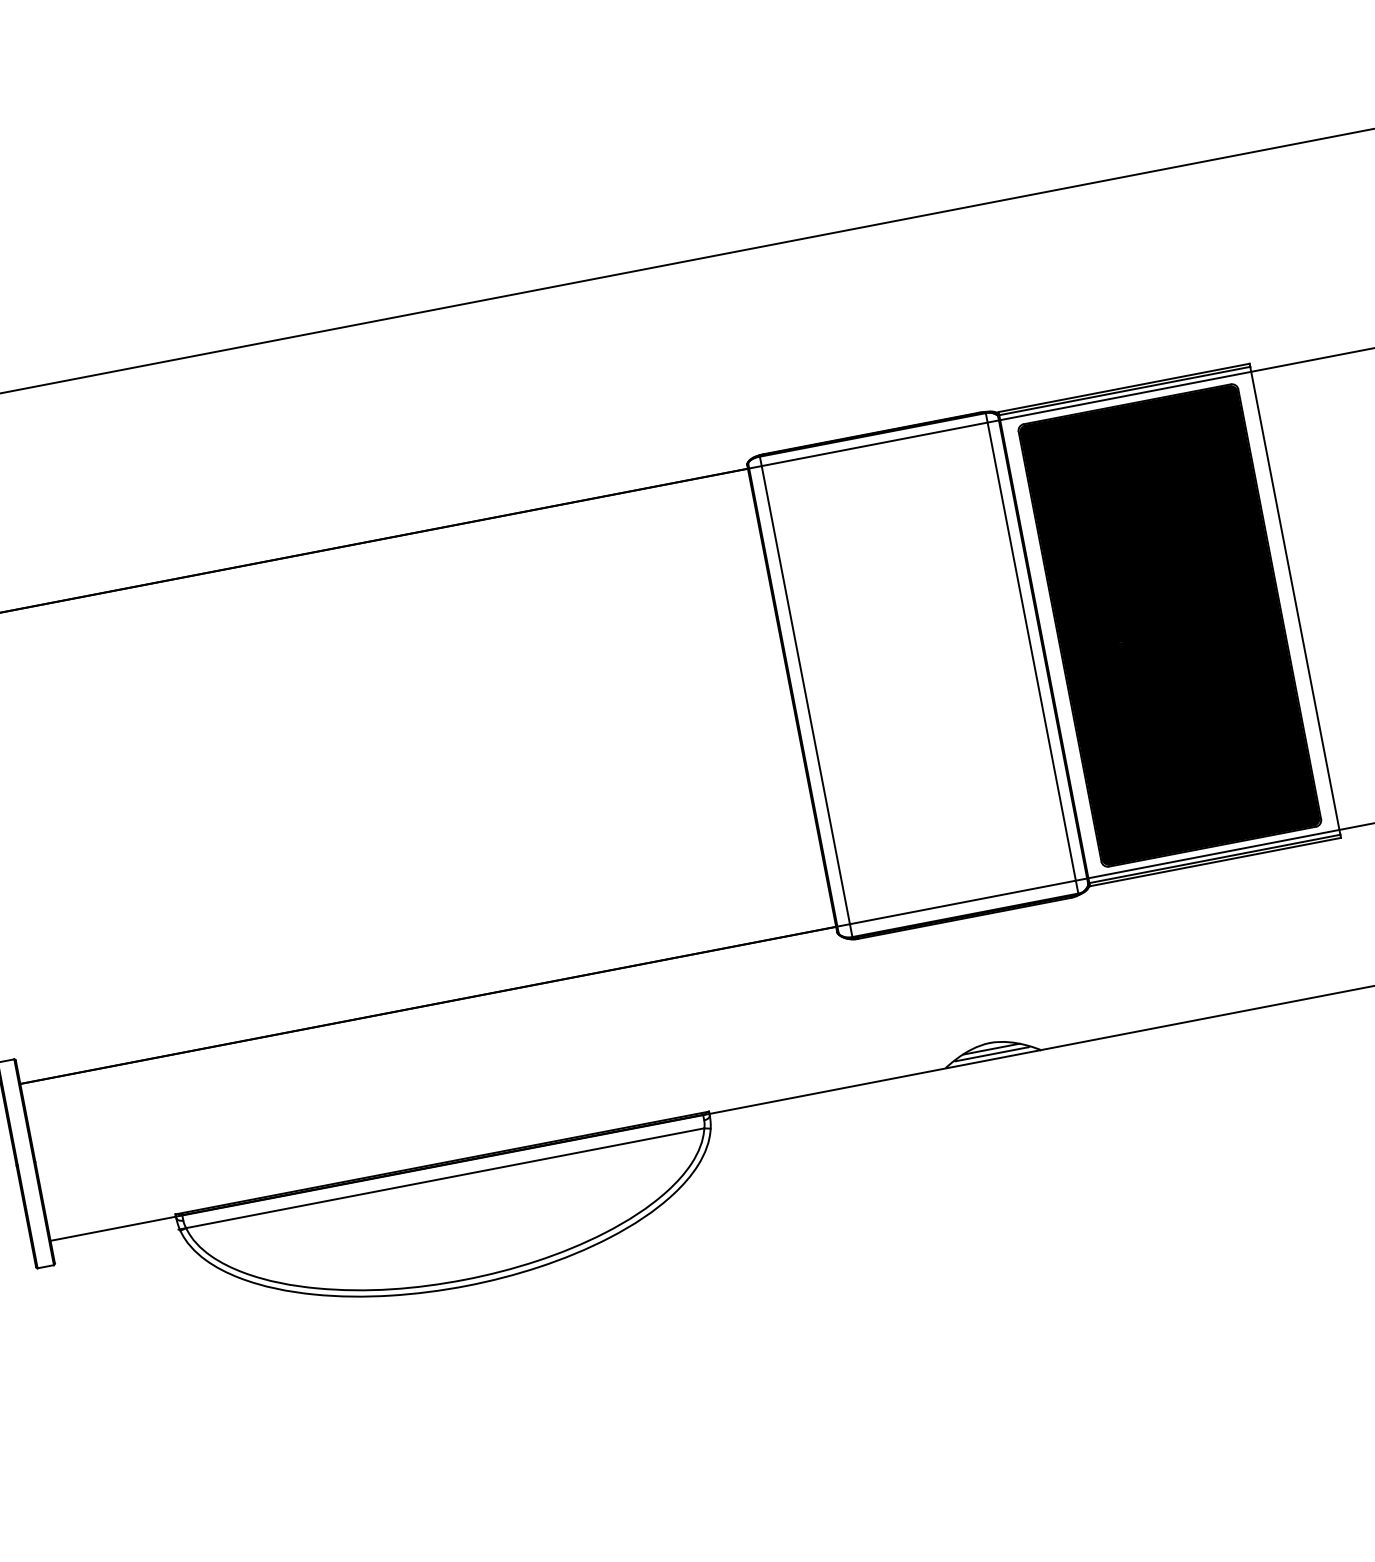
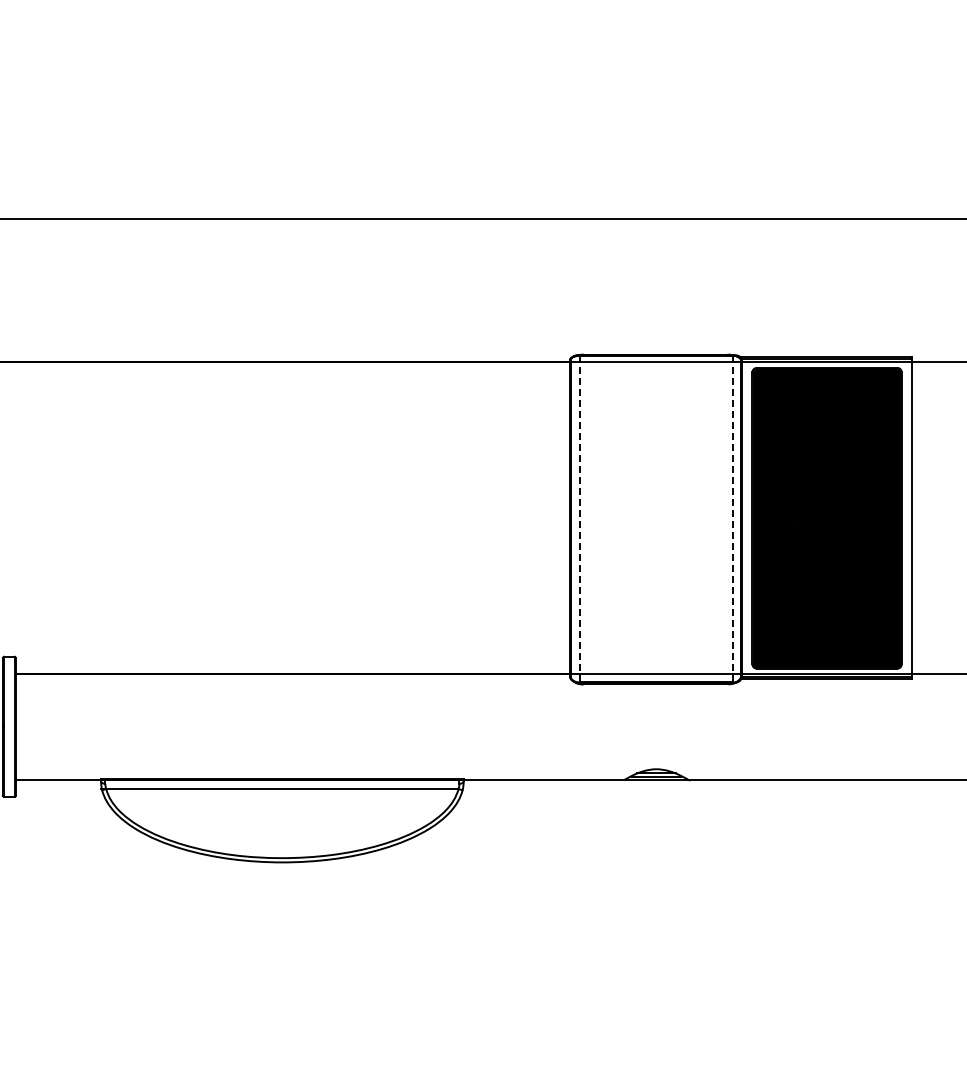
line: (1032, 653) -> (733, 519), solid -> dashed
line: (805, 695) -> (579, 518), solid -> dashed

